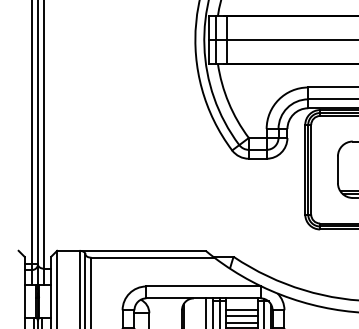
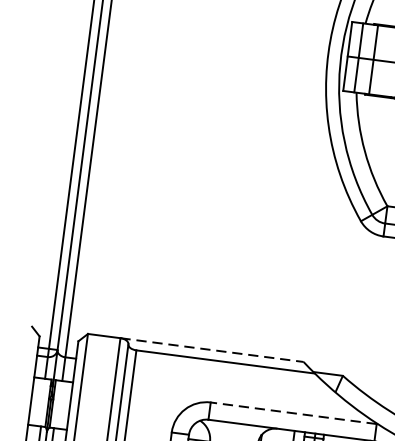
line: (143, 250) -> (213, 349), solid -> dashed
line: (203, 286) -> (293, 413), solid -> dashed

